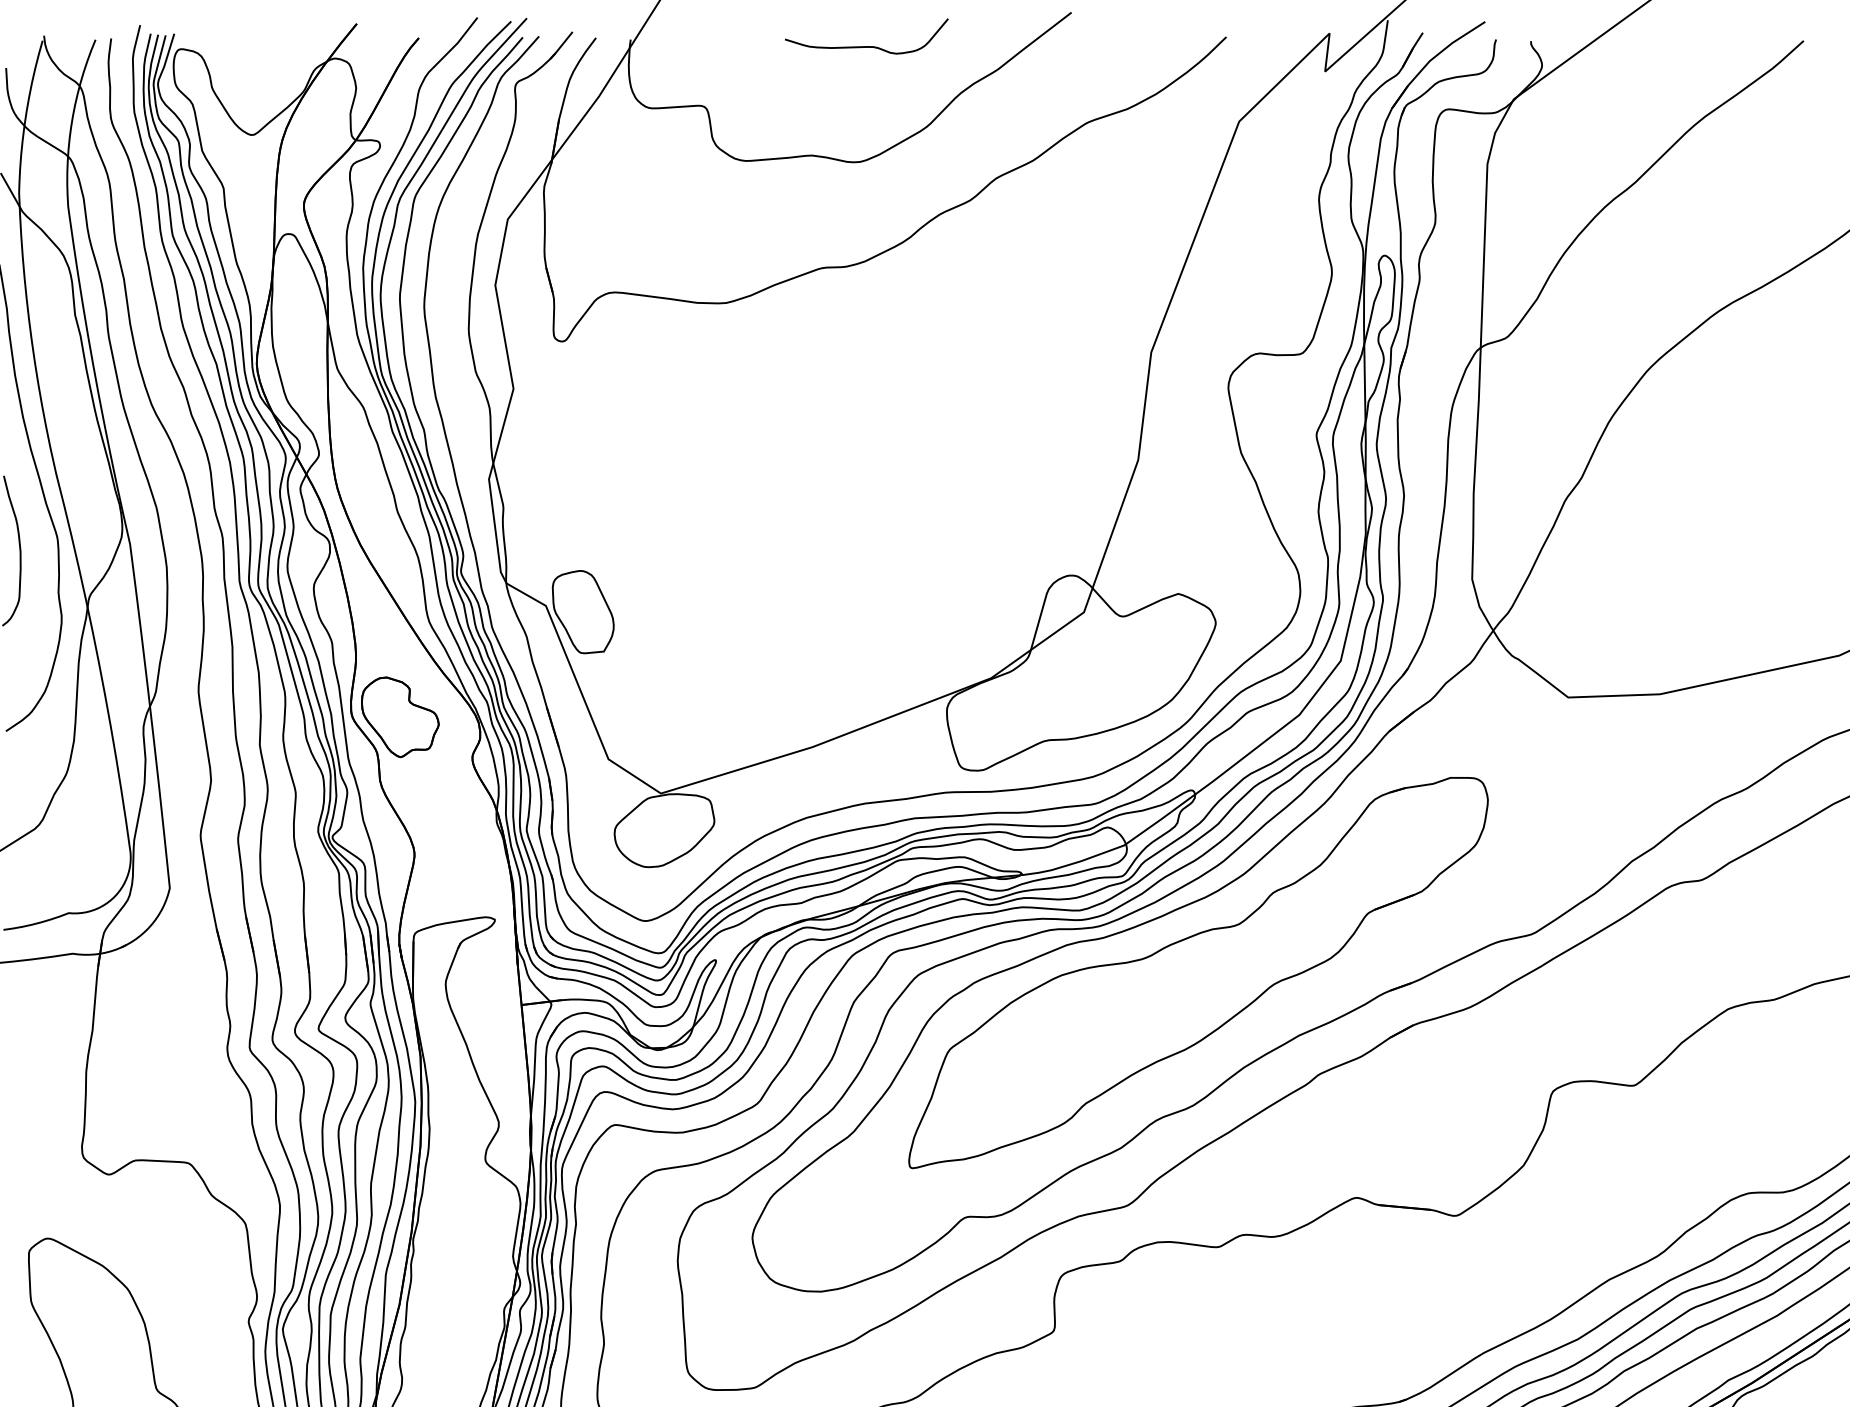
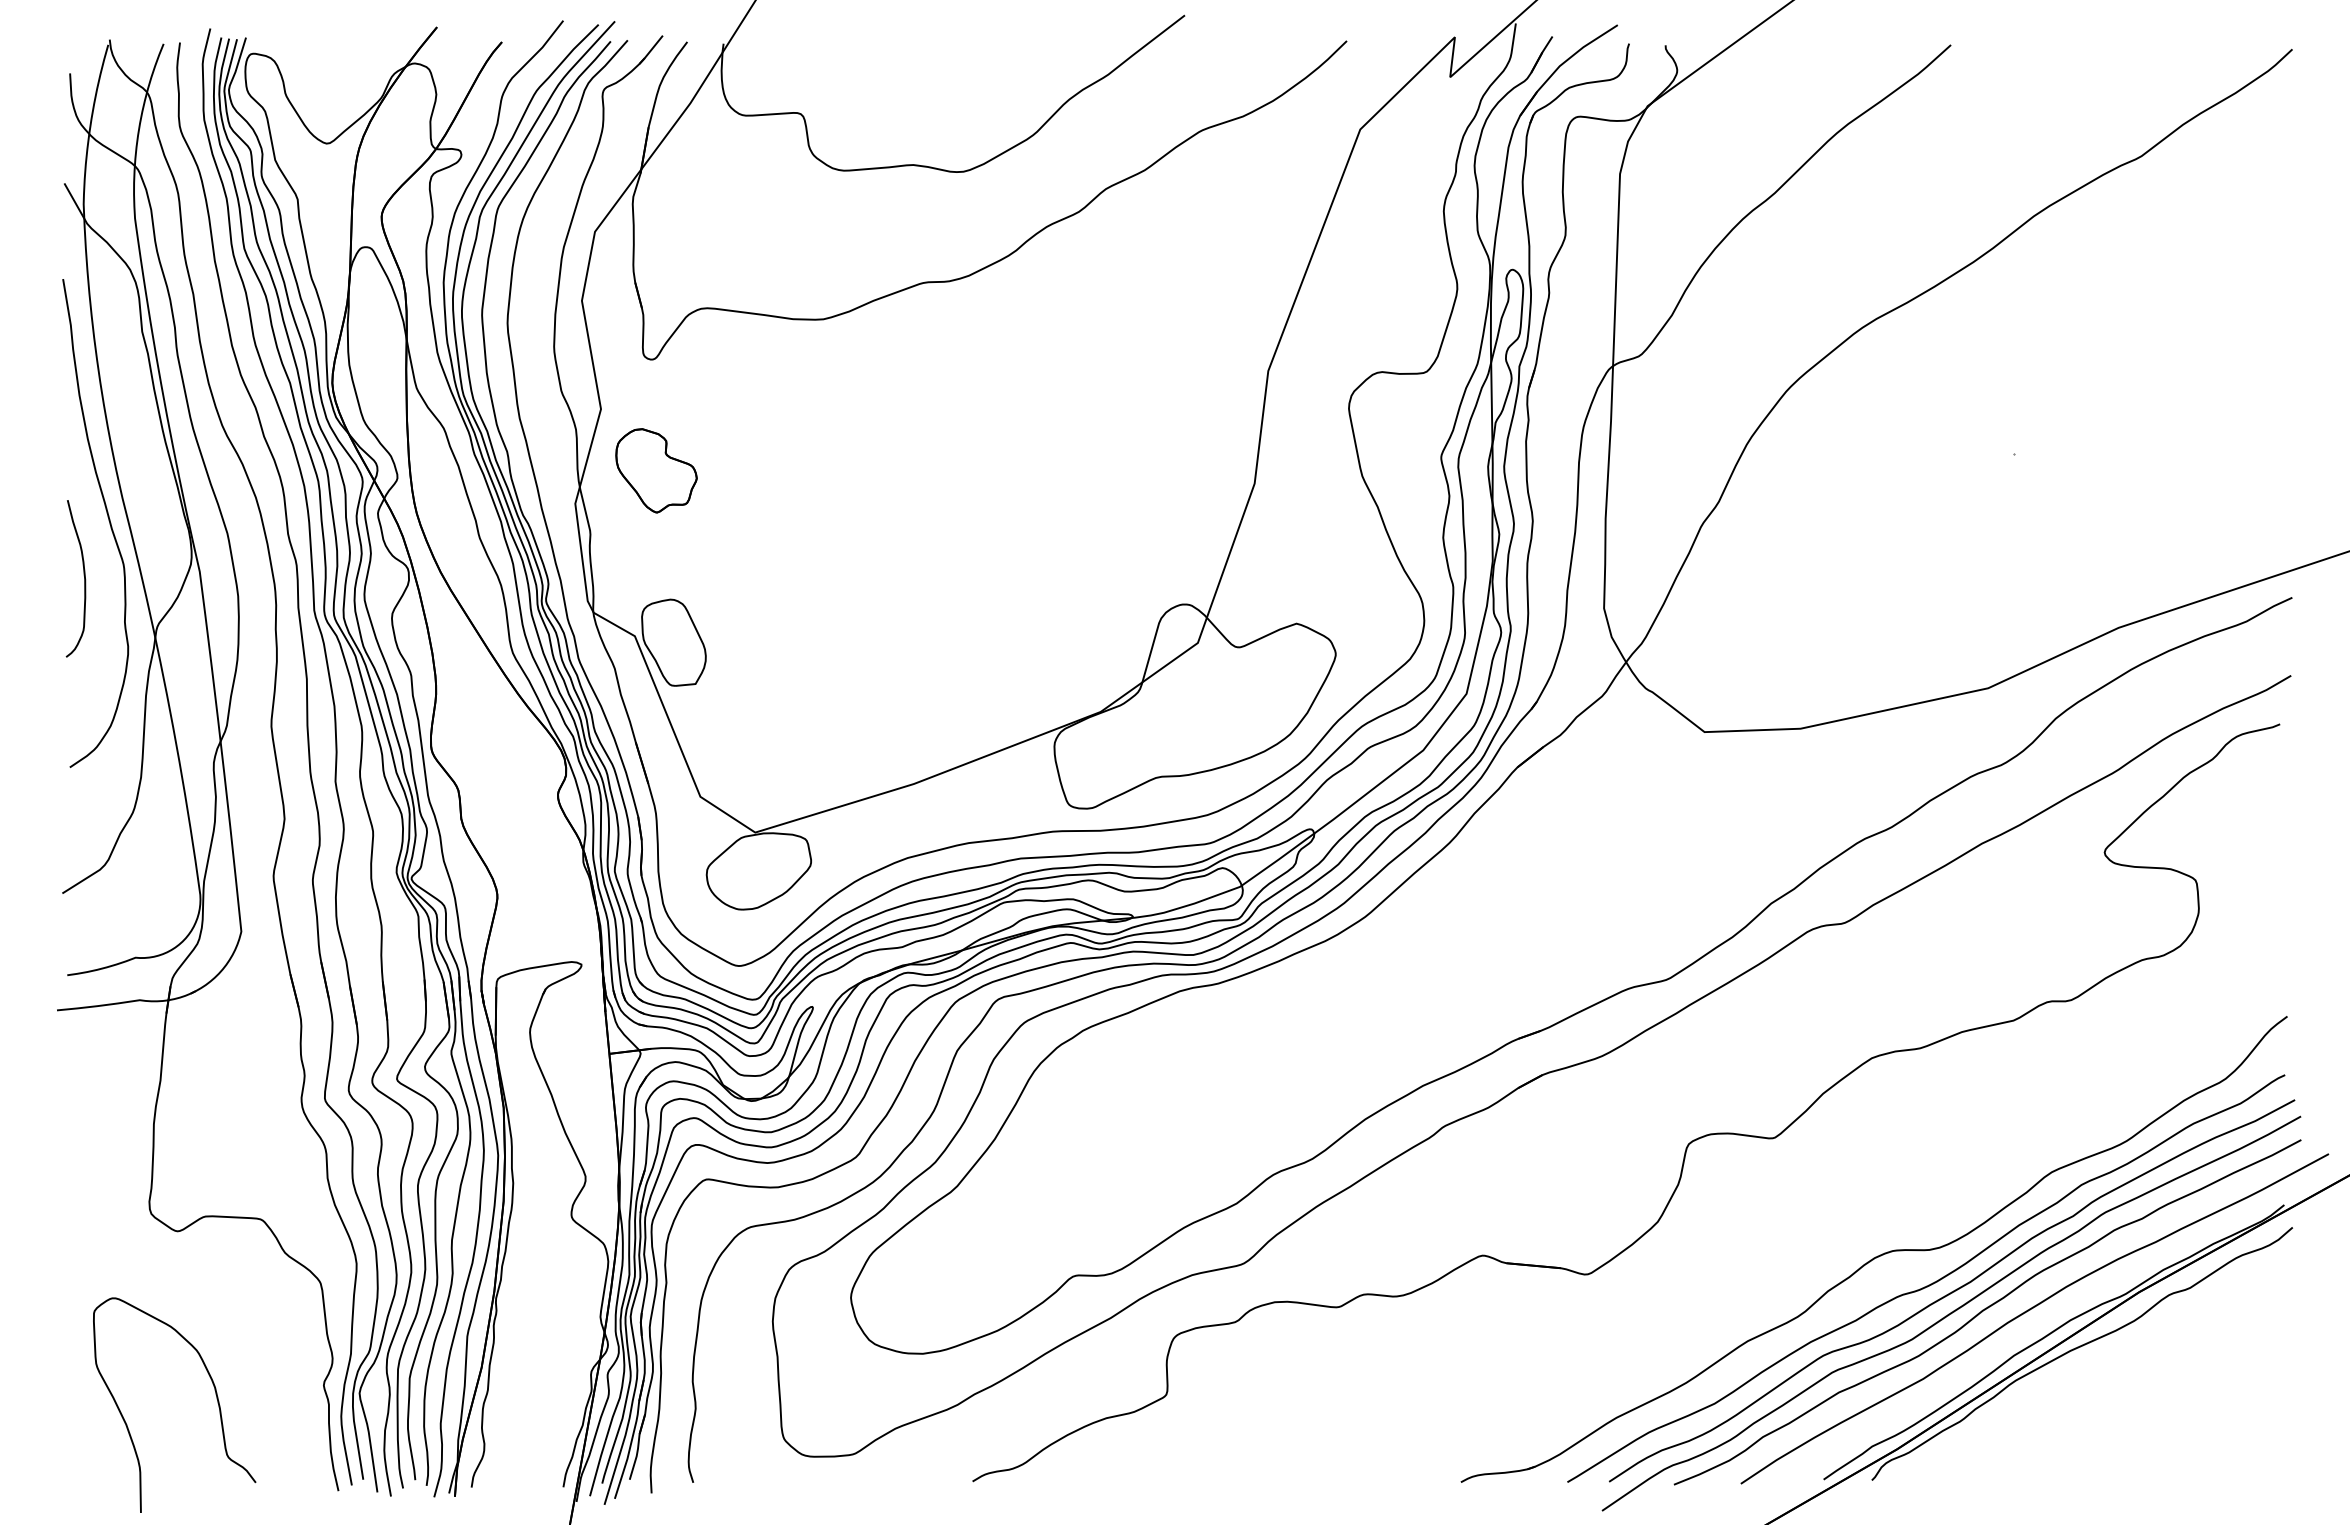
curve: (866, 46) -> (970, 50), removed
part: (400, 717) -> (656, 470), moved
part: (1198, 973) -> (1317, 1020), removed

